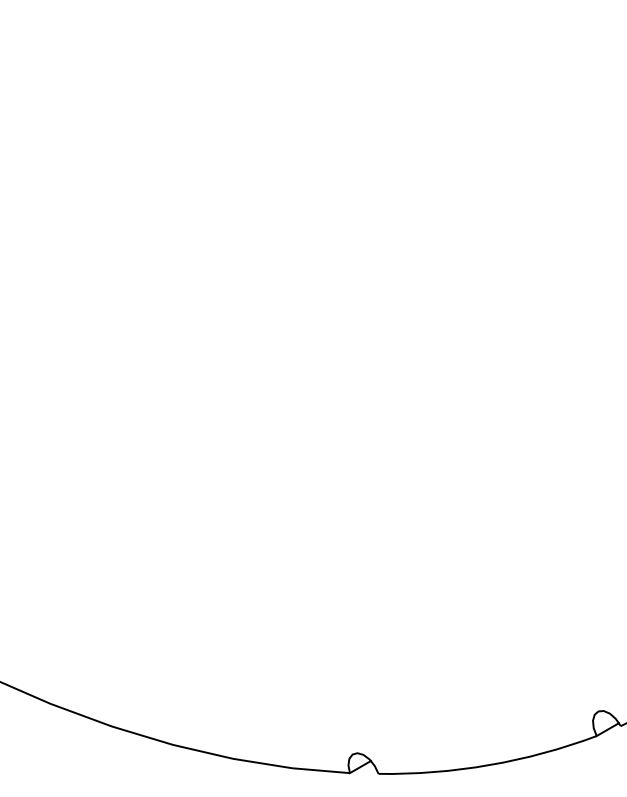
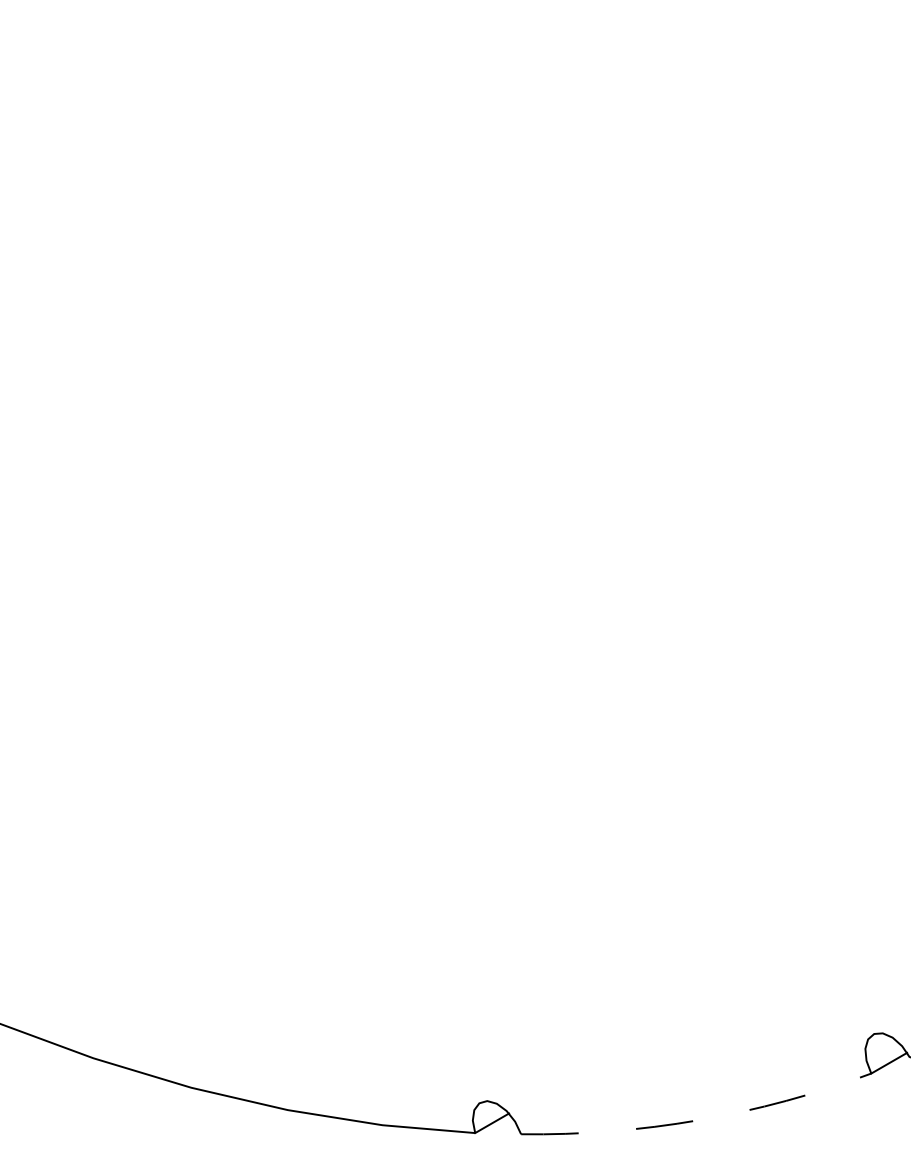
arc: (489, 765) -> (699, 1120), solid -> dashed

